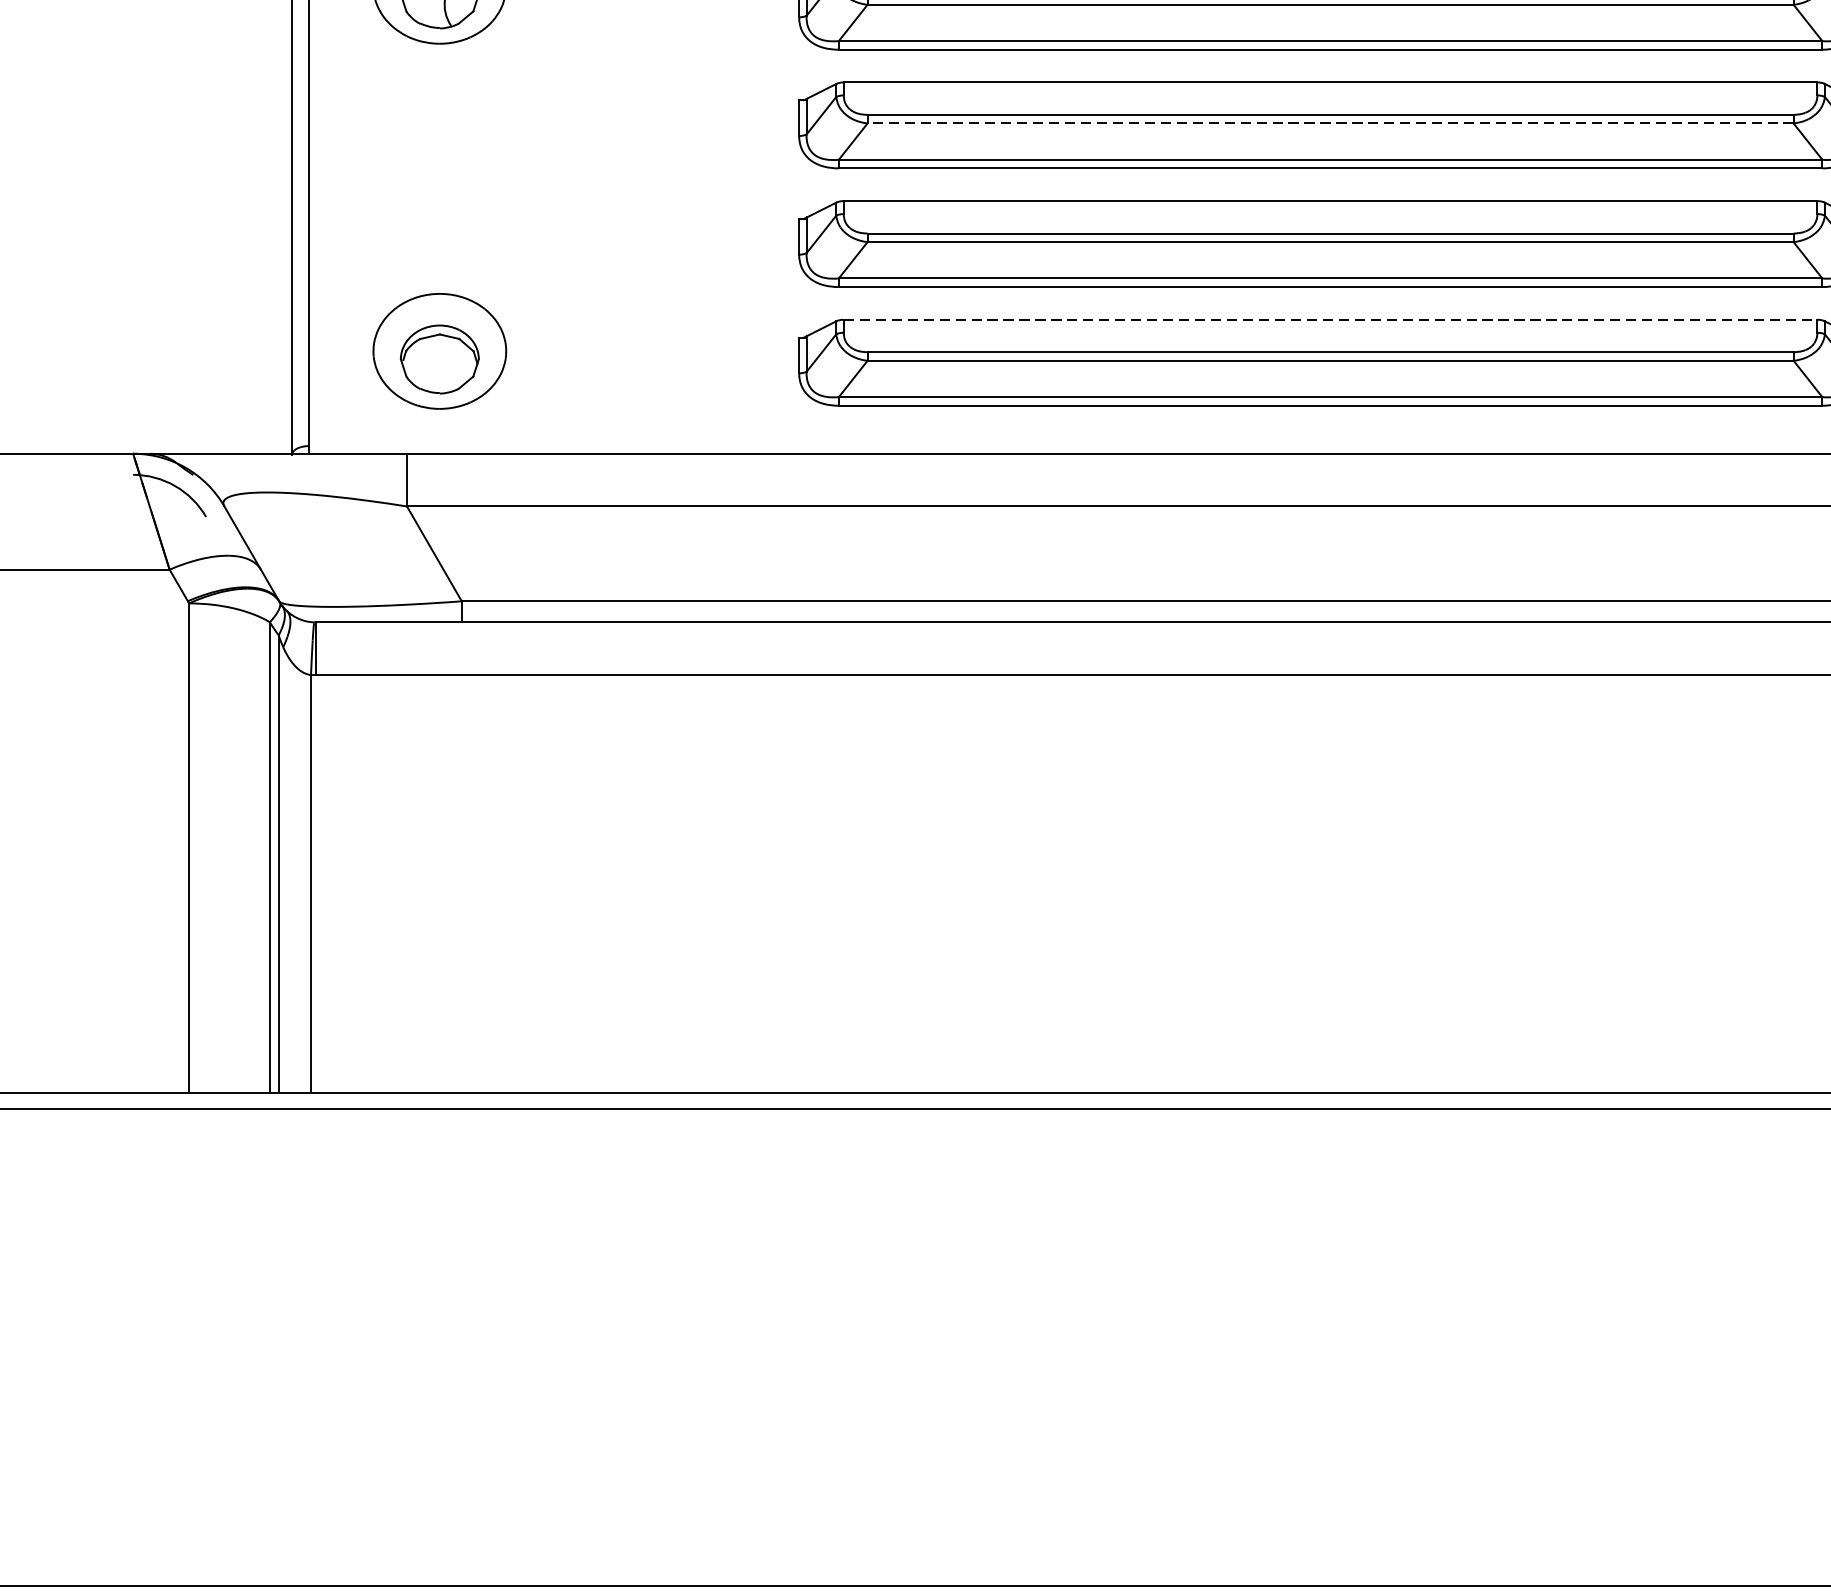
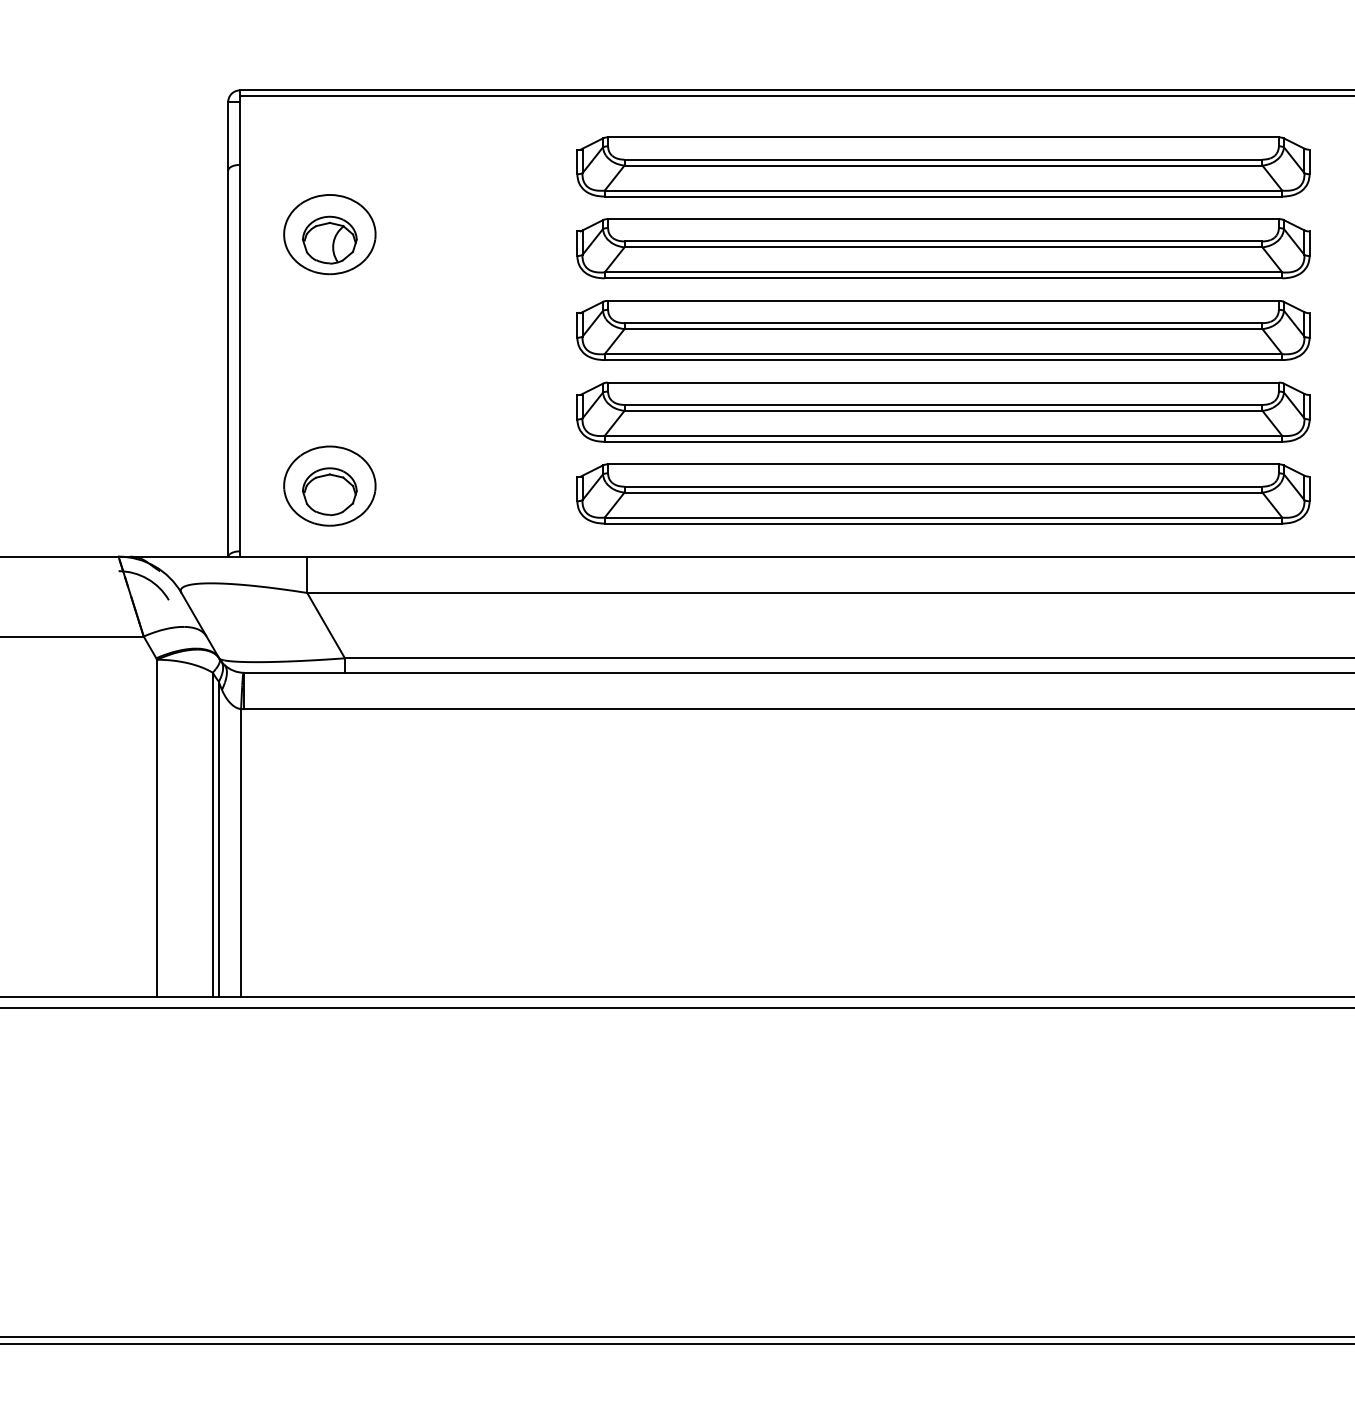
line: (1330, 124) -> (943, 329), dashed -> solid
line: (1332, 319) -> (944, 464), dashed -> solid

